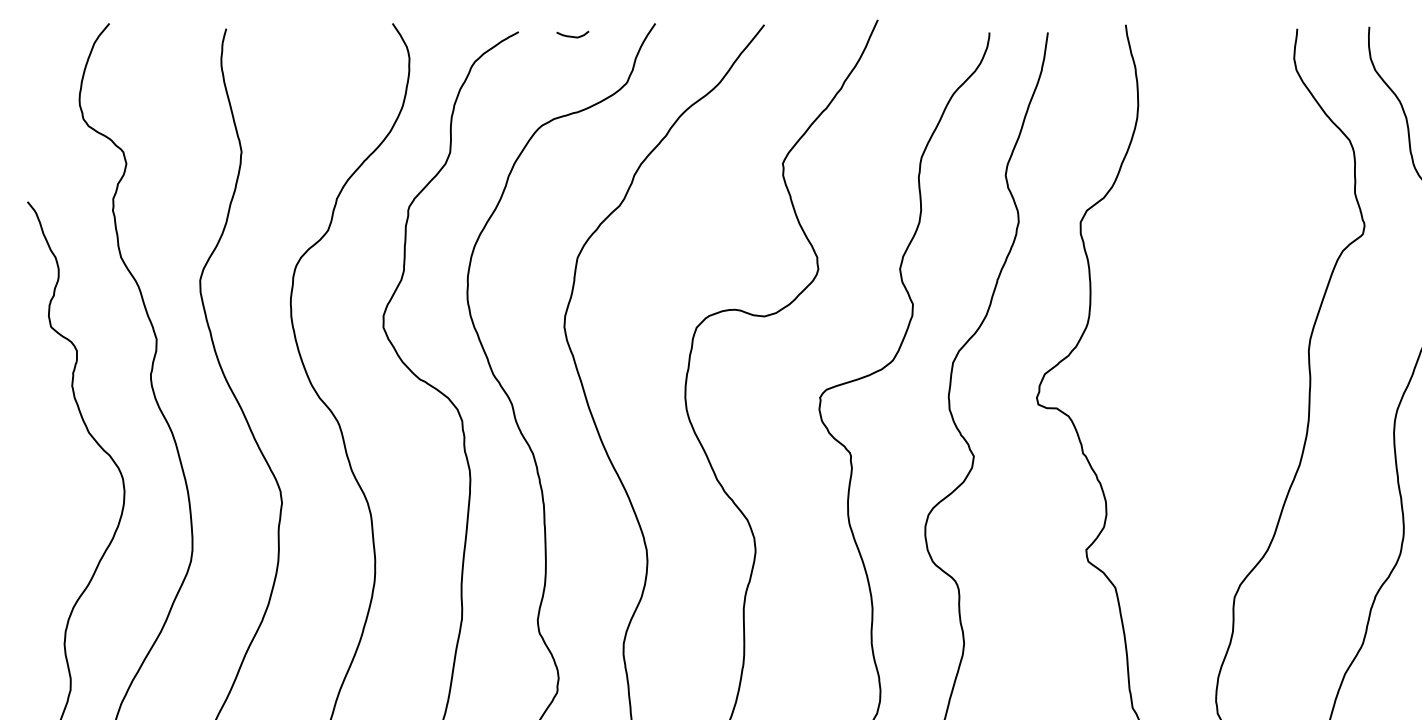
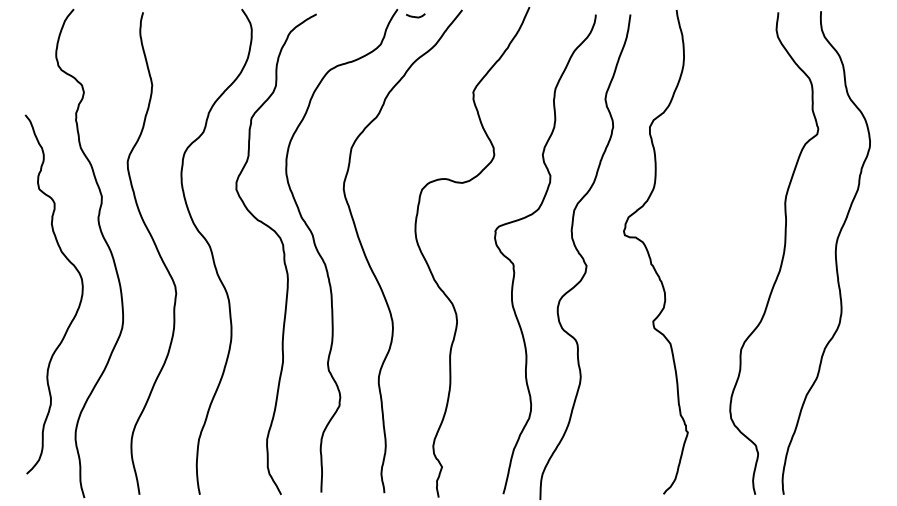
curve: (572, 35) -> (415, 16), moved

